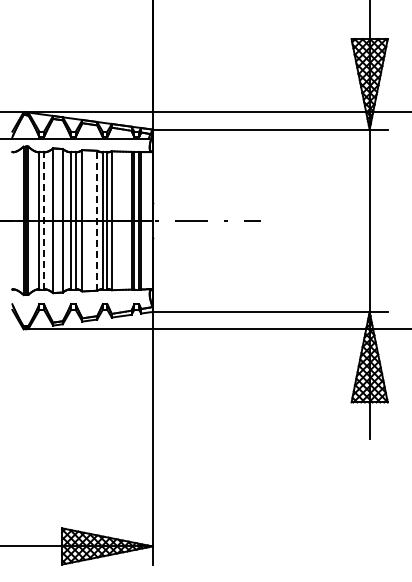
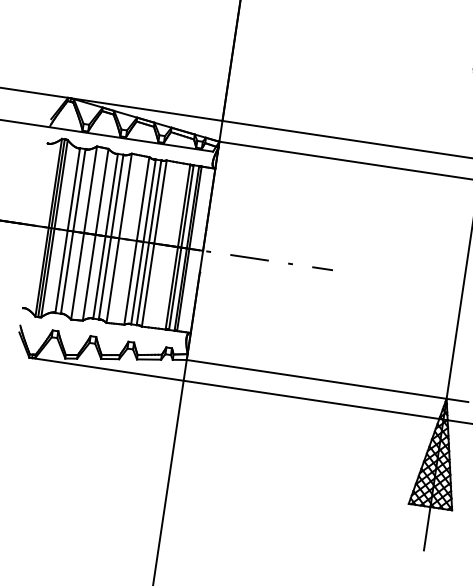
line: (44, 220) -> (73, 231), dashed -> solid
line: (97, 220) -> (137, 240), dashed -> solid

